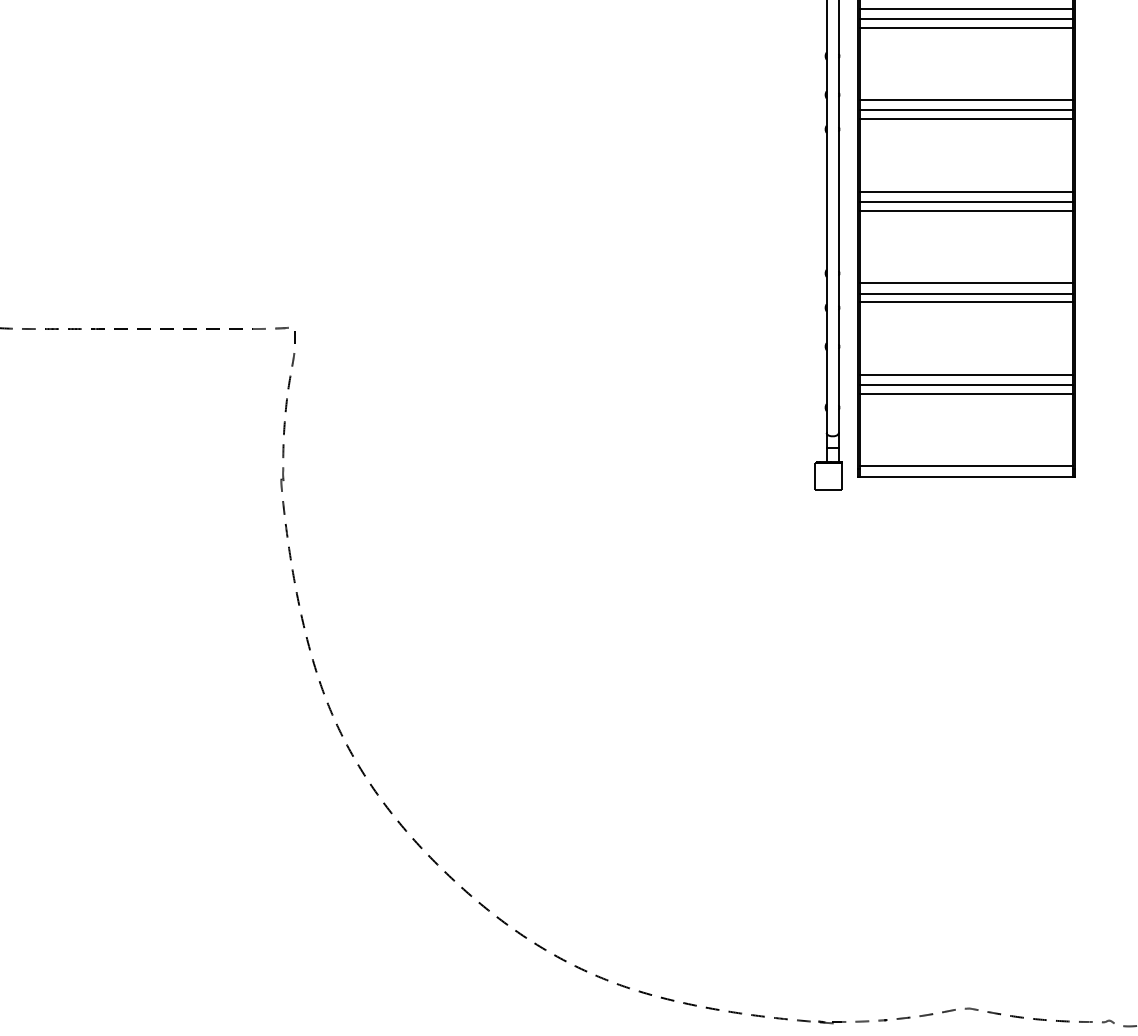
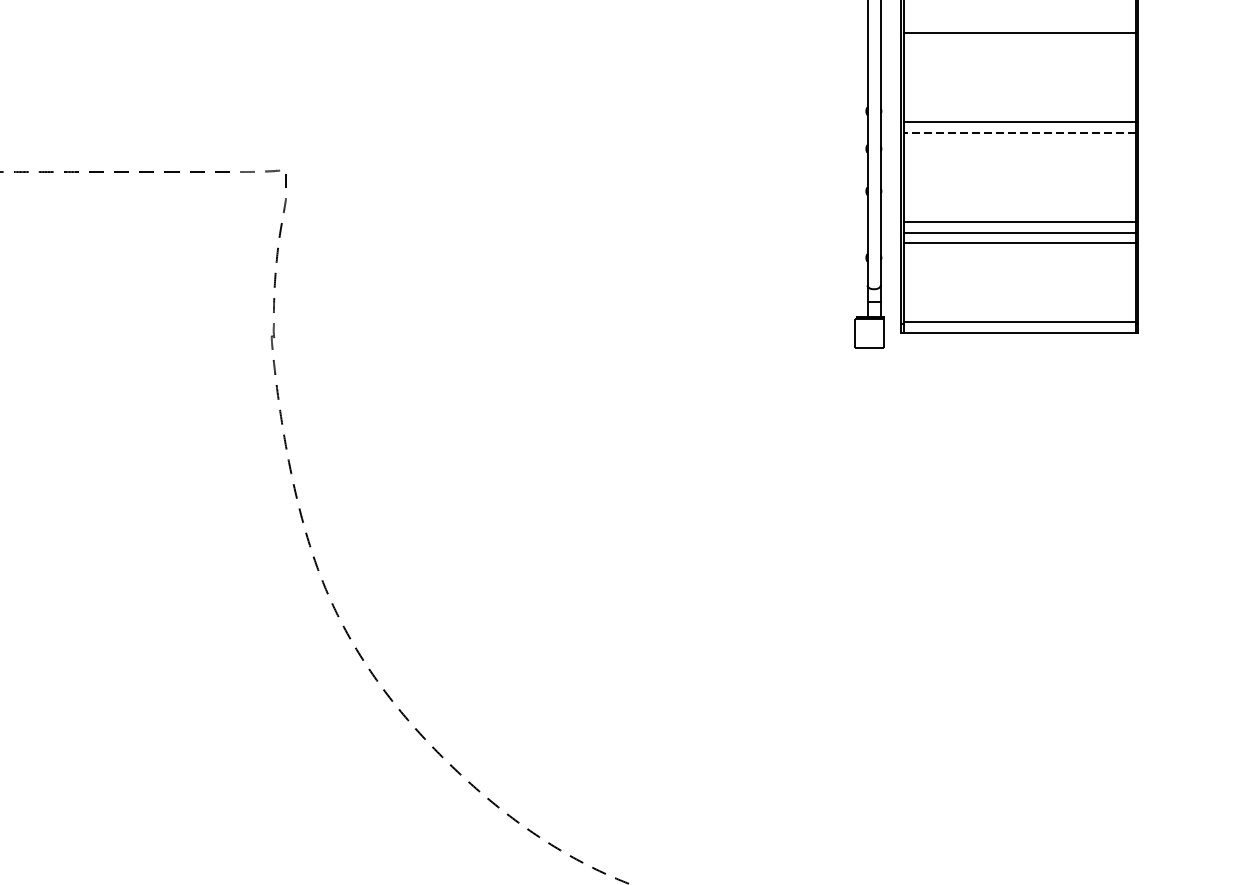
line: (965, 191) -> (1019, 21), removed
line: (965, 210) -> (1019, 42), removed
line: (965, 293) -> (1019, 133), solid -> dashed
line: (965, 302) -> (1019, 143), removed

